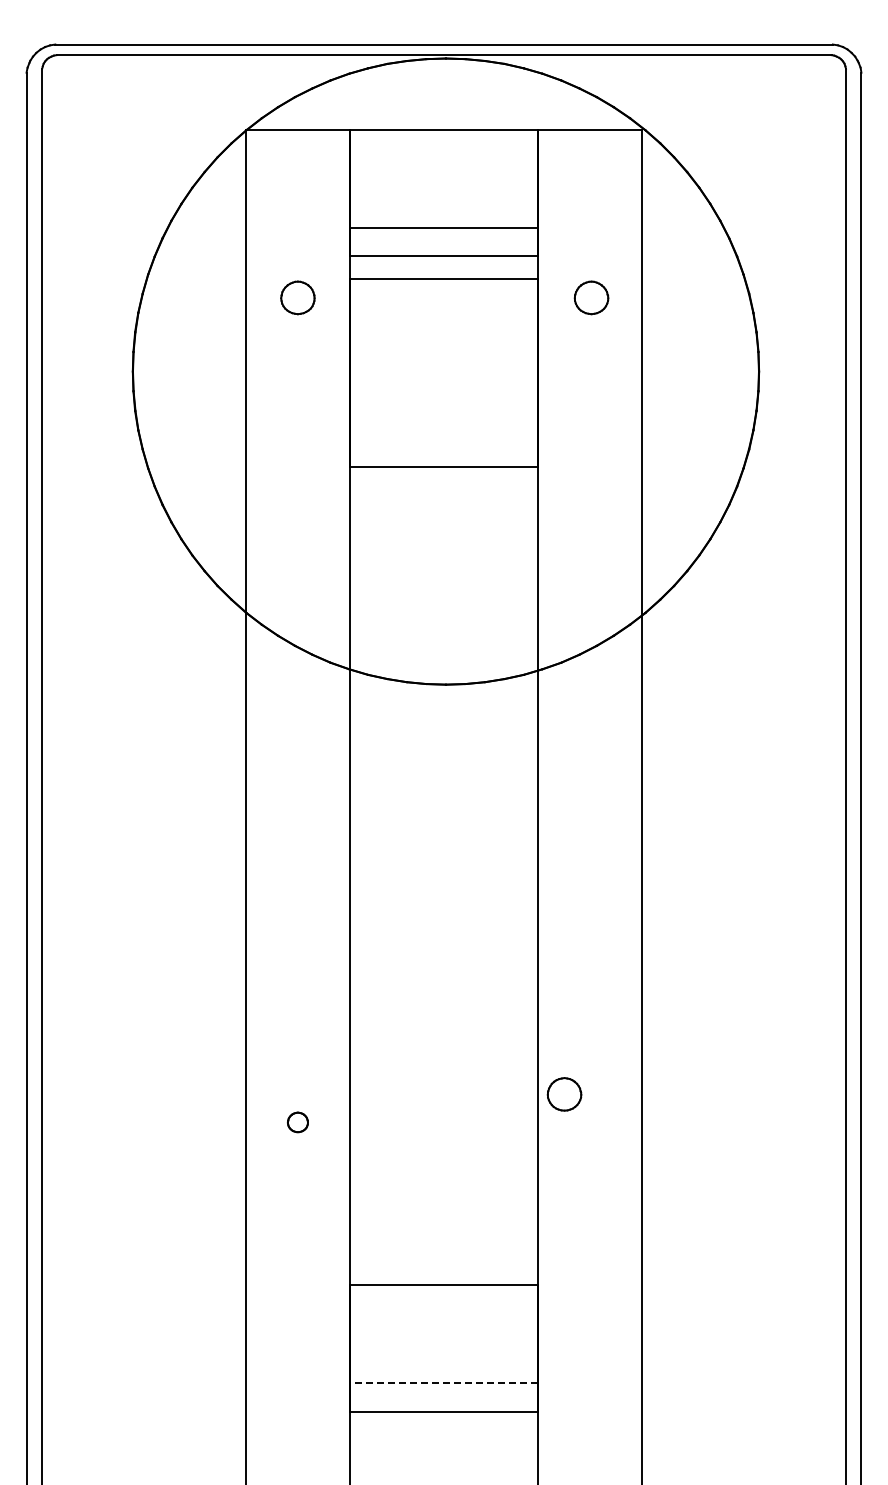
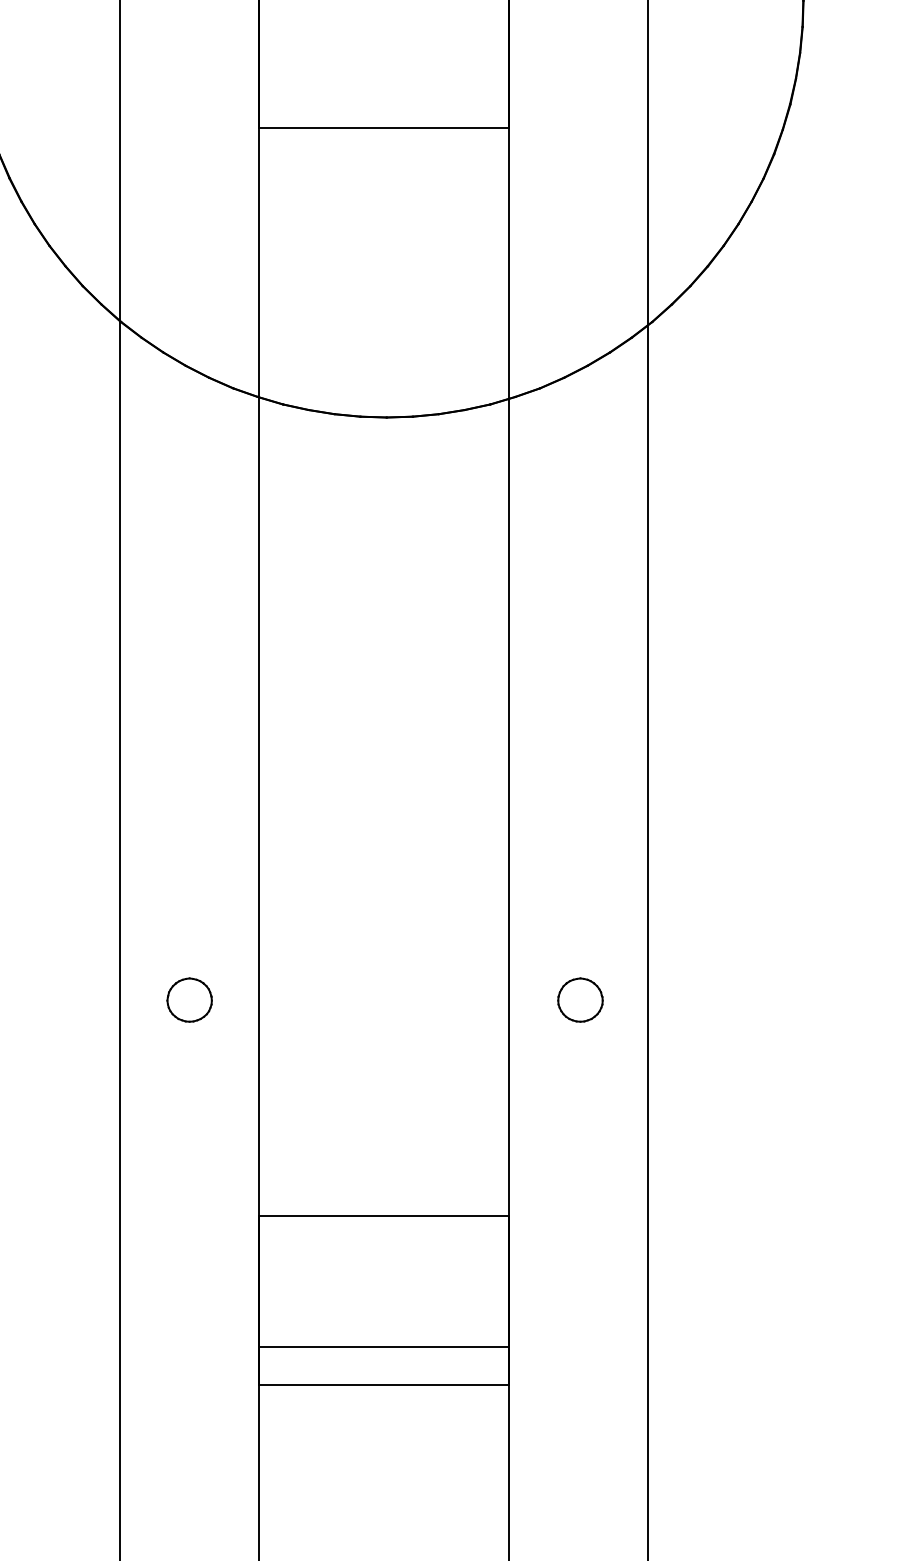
part: (564, 1094) -> (580, 1000), moved
part: (297, 1122) -> (189, 1000), size x1.67
line: (443, 1383) -> (383, 1347), dashed -> solid

